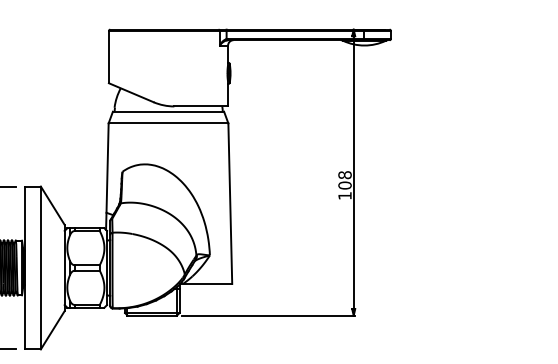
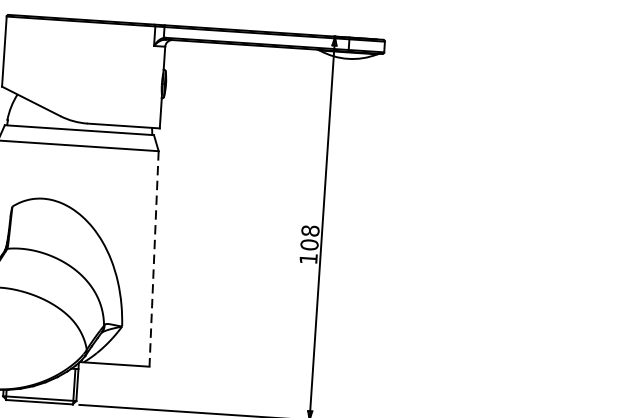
line: (230, 204) -> (154, 260), solid -> dashed

